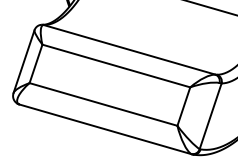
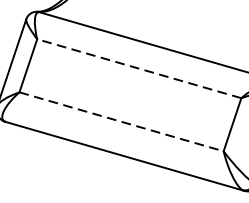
line: (116, 66) -> (139, 69), solid -> dashed
line: (103, 104) -> (121, 121), solid -> dashed

